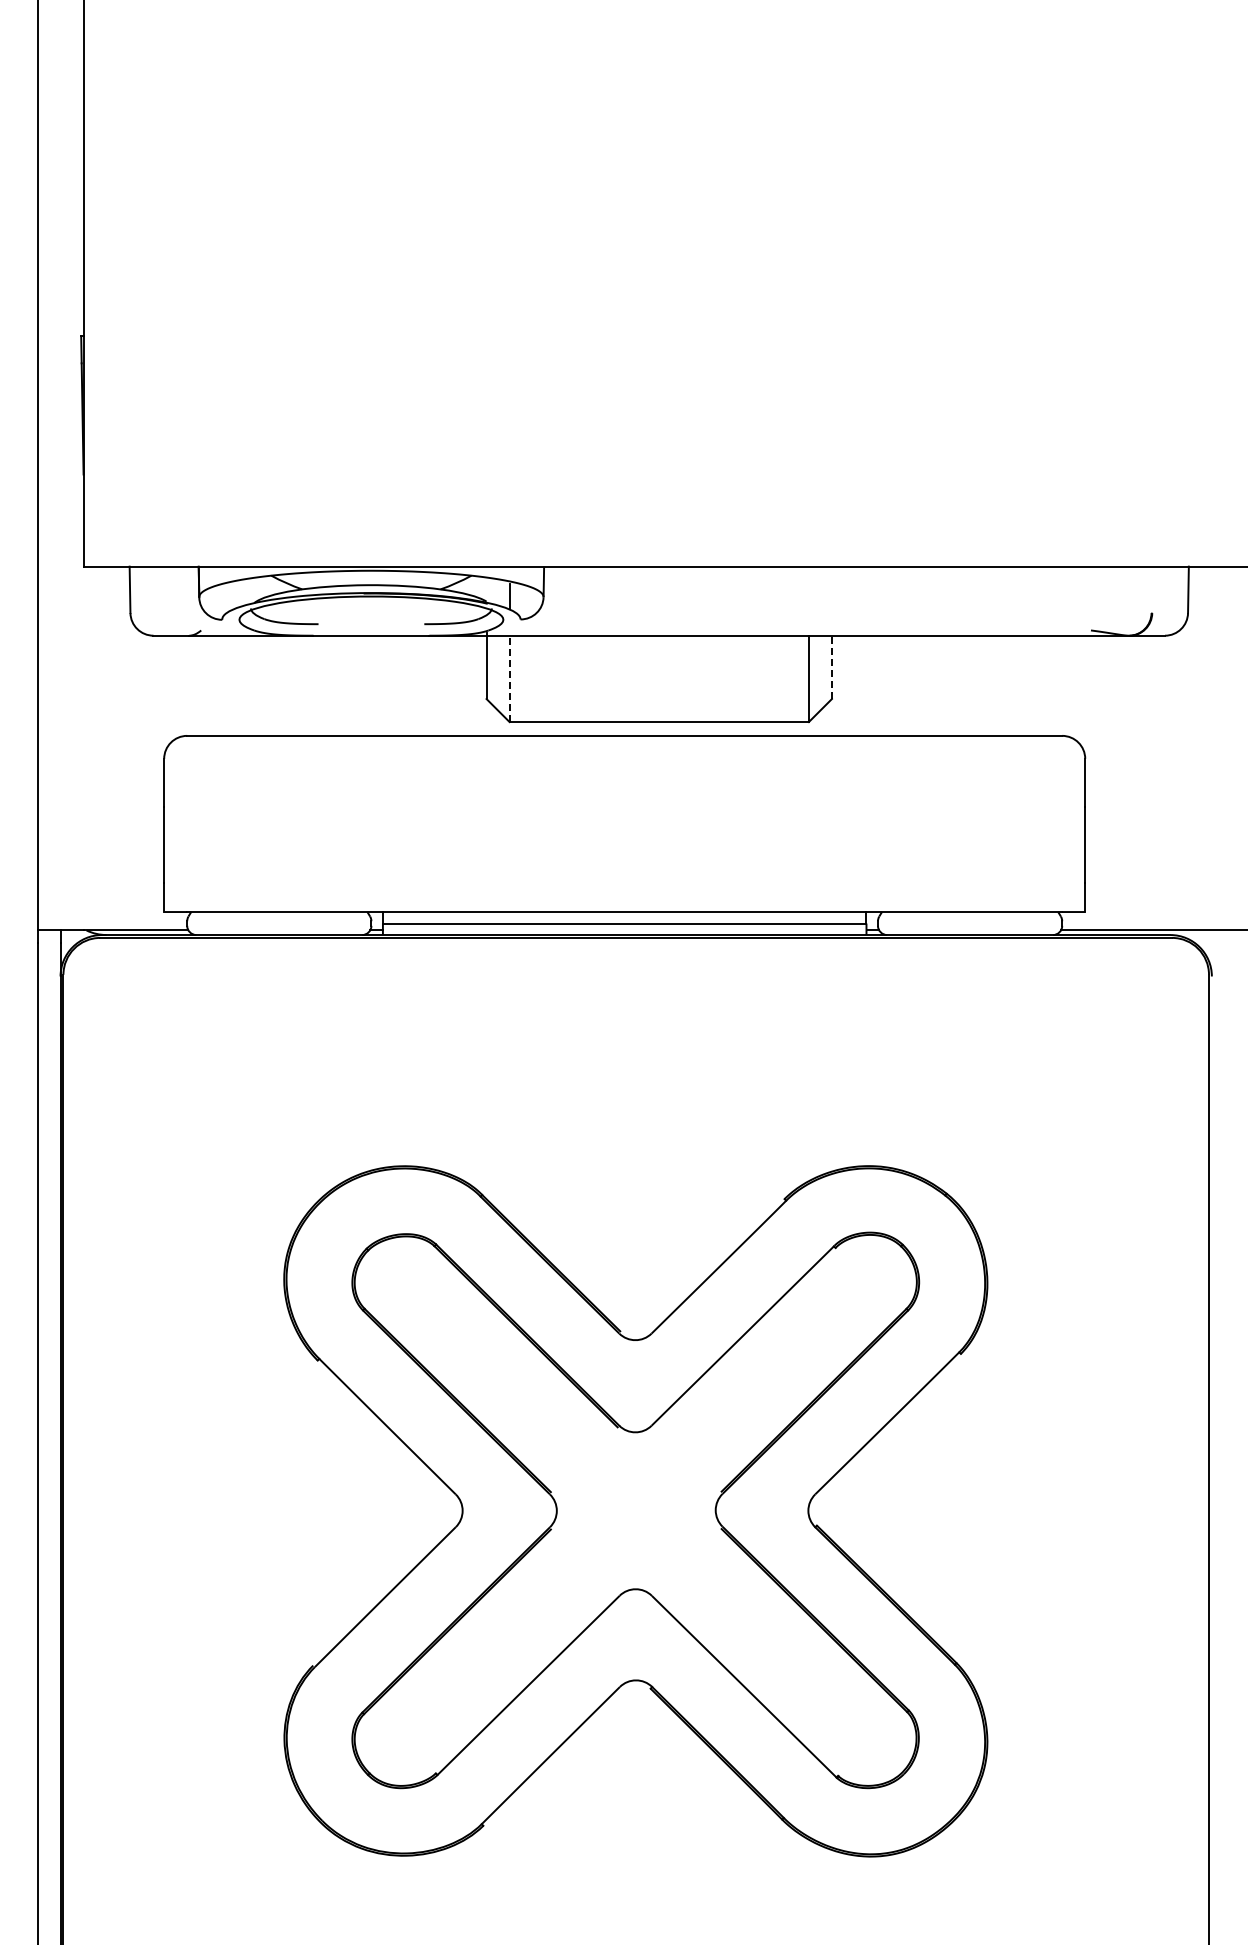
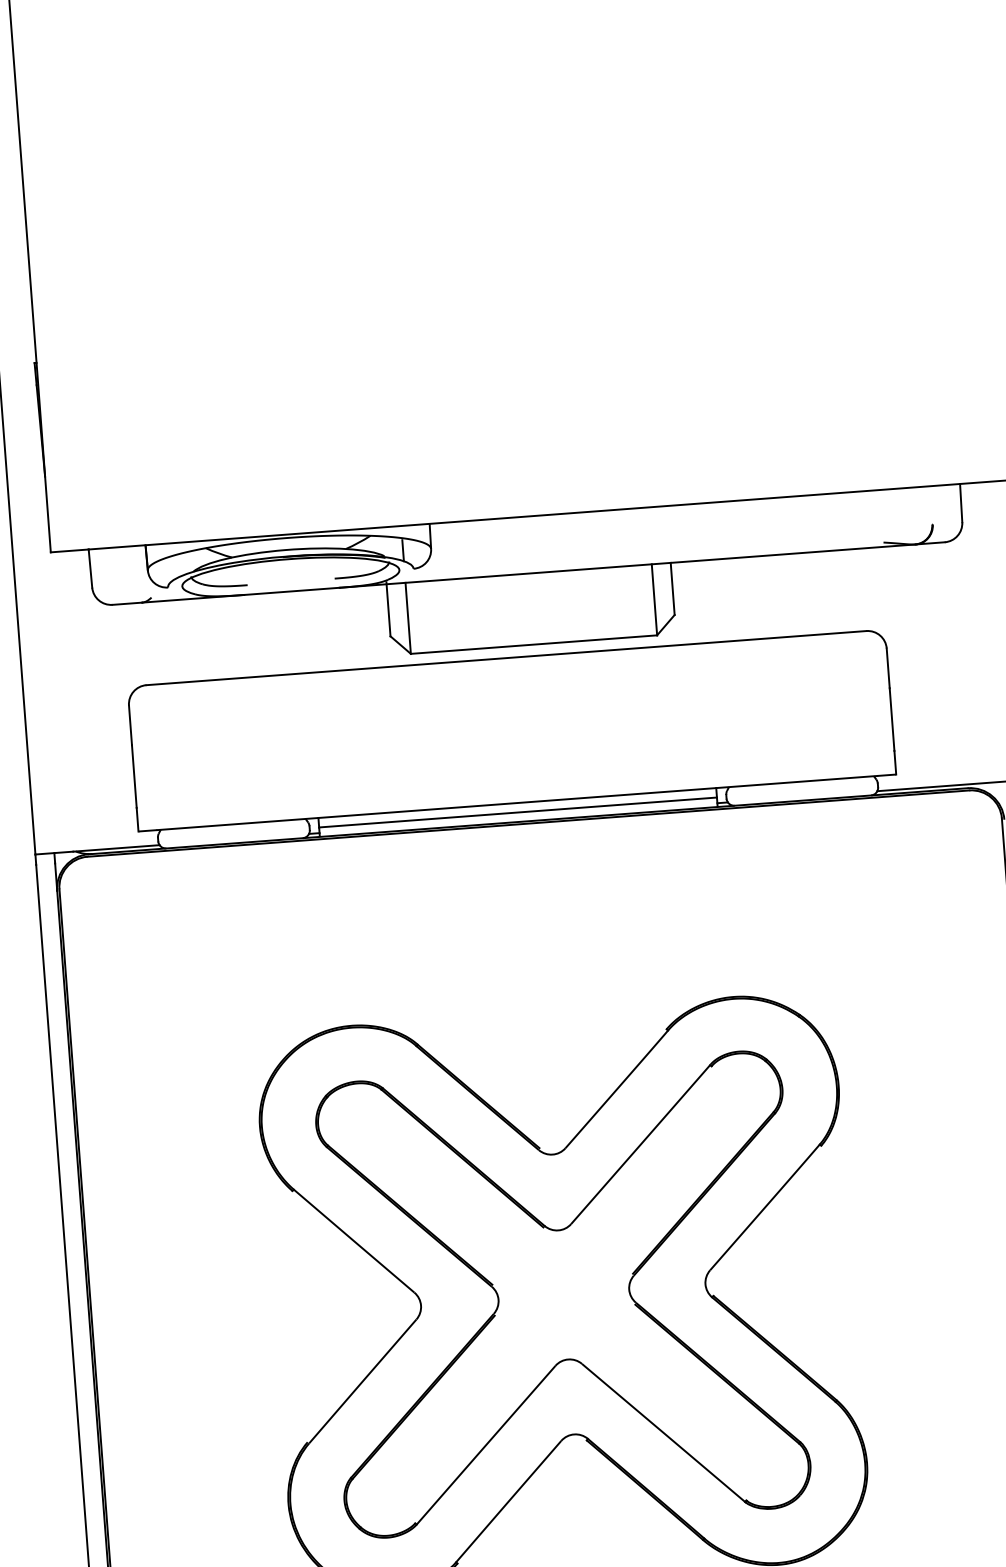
line: (831, 667) -> (672, 589), dashed -> solid
line: (509, 678) -> (408, 618), dashed -> solid

